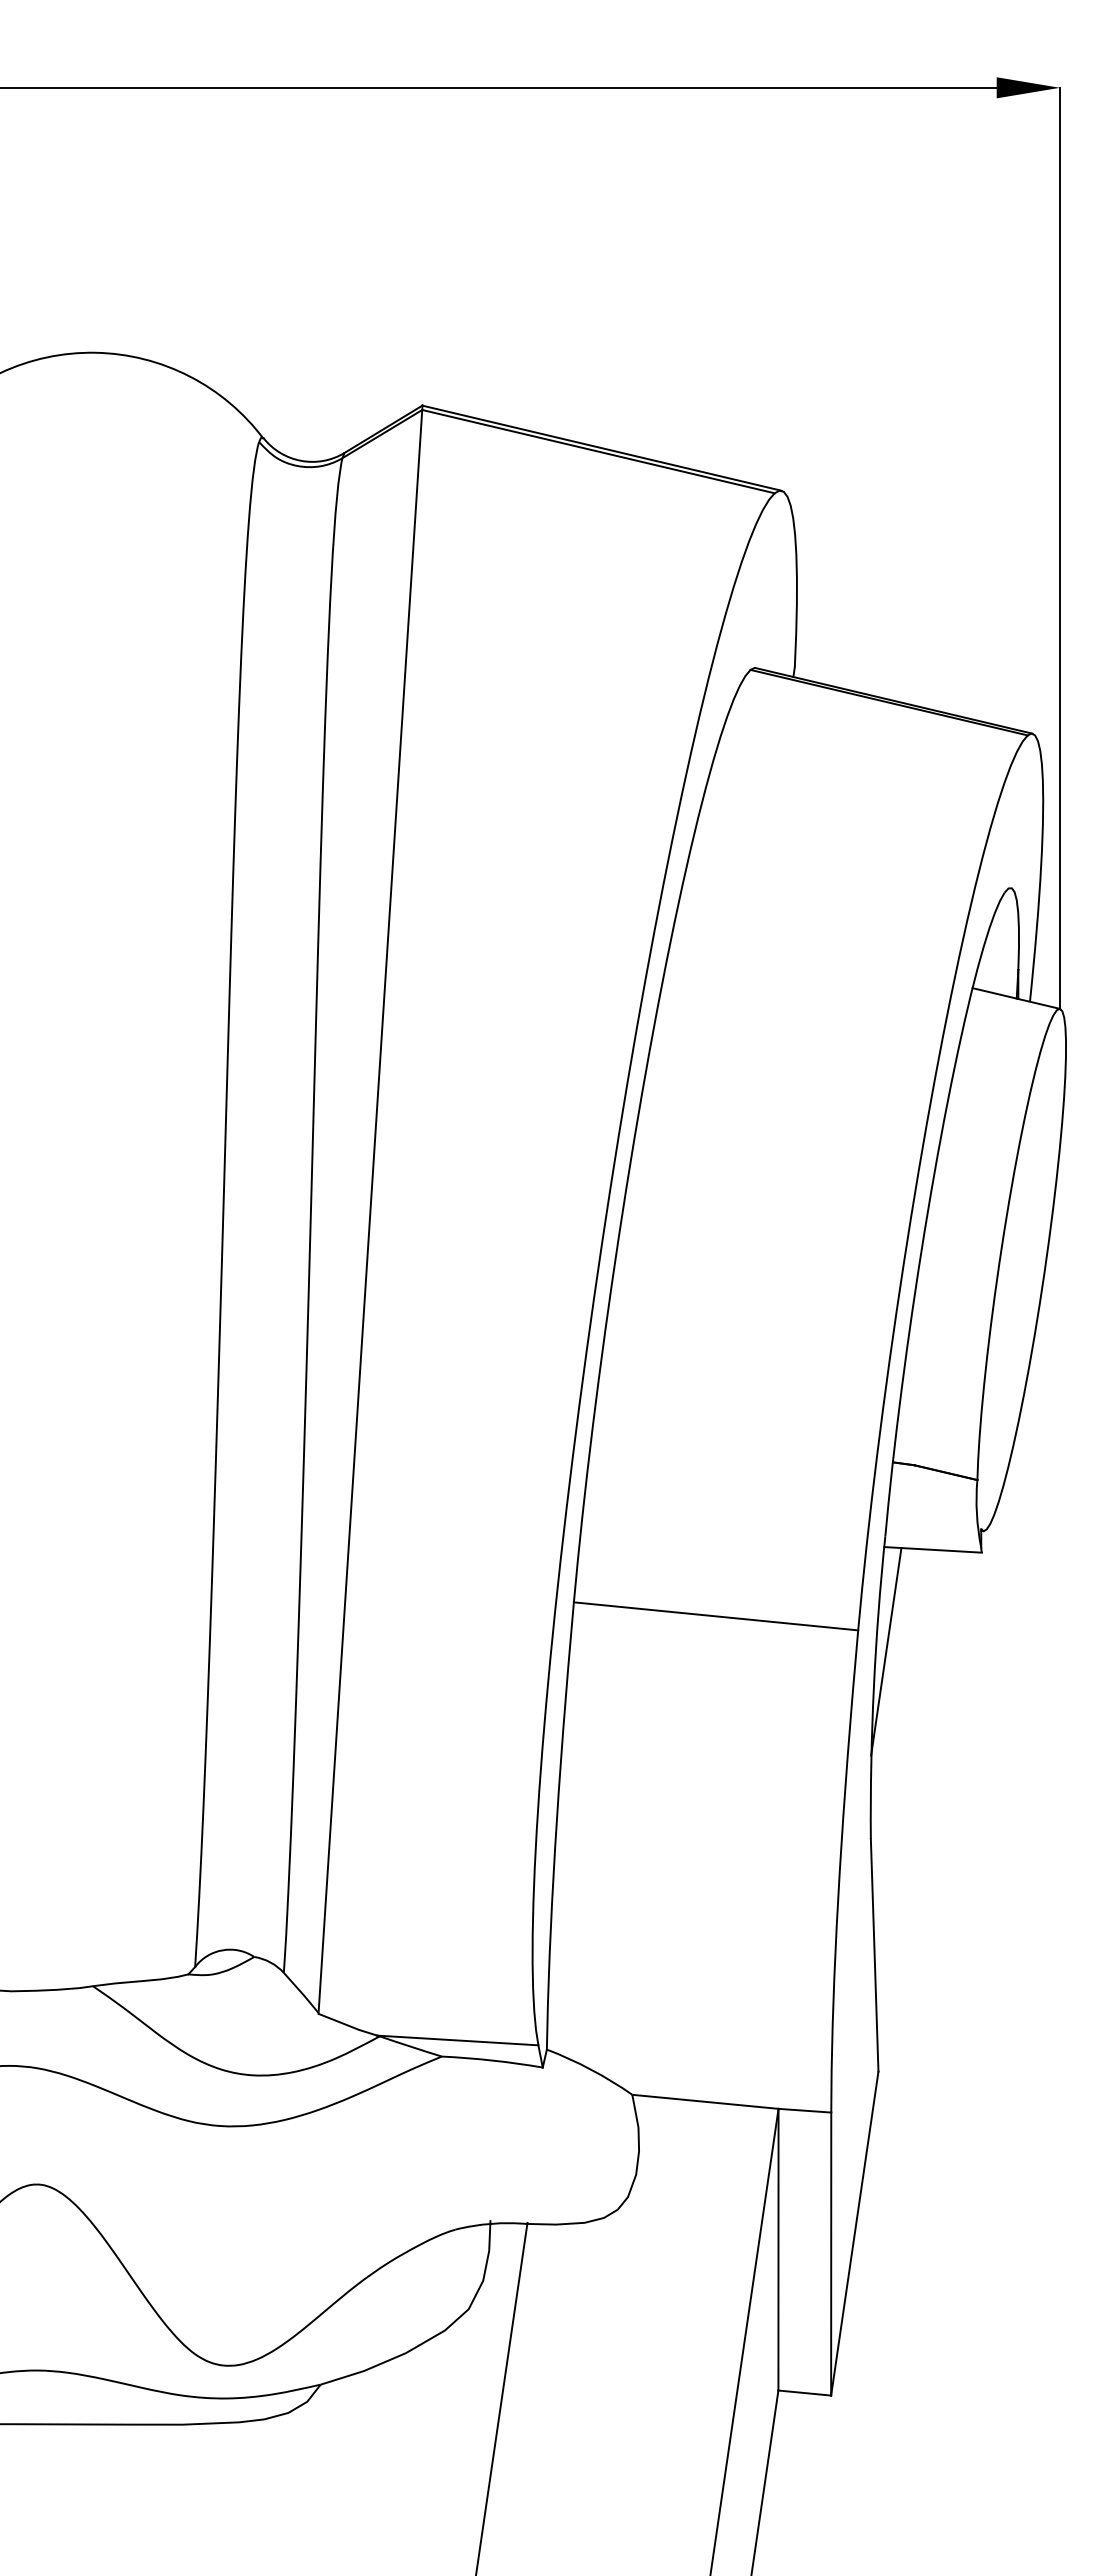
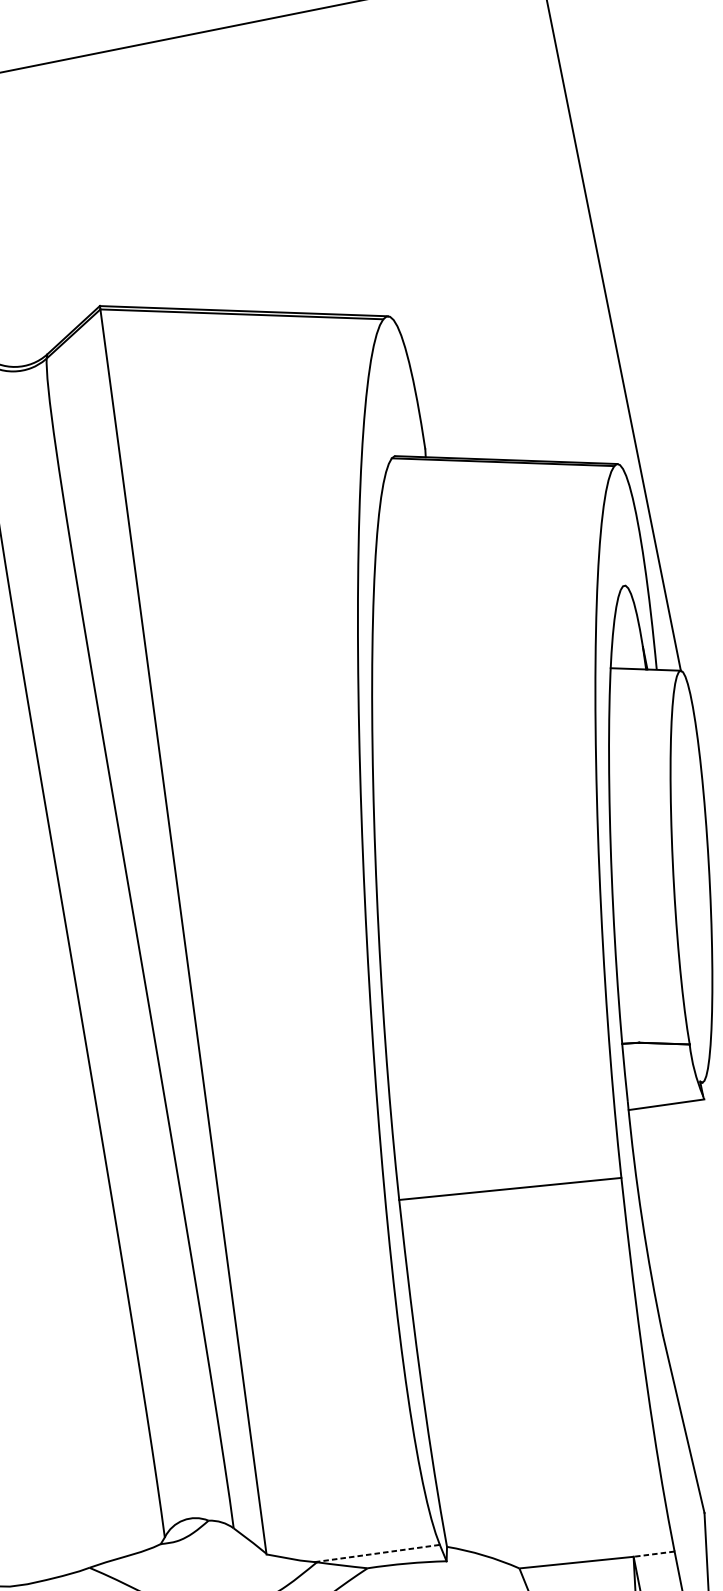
line: (886, 1651) -> (646, 1189), removed
line: (457, 2040) -> (377, 1553), solid -> dashed
line: (804, 2110) -> (653, 1554), solid -> dashed

